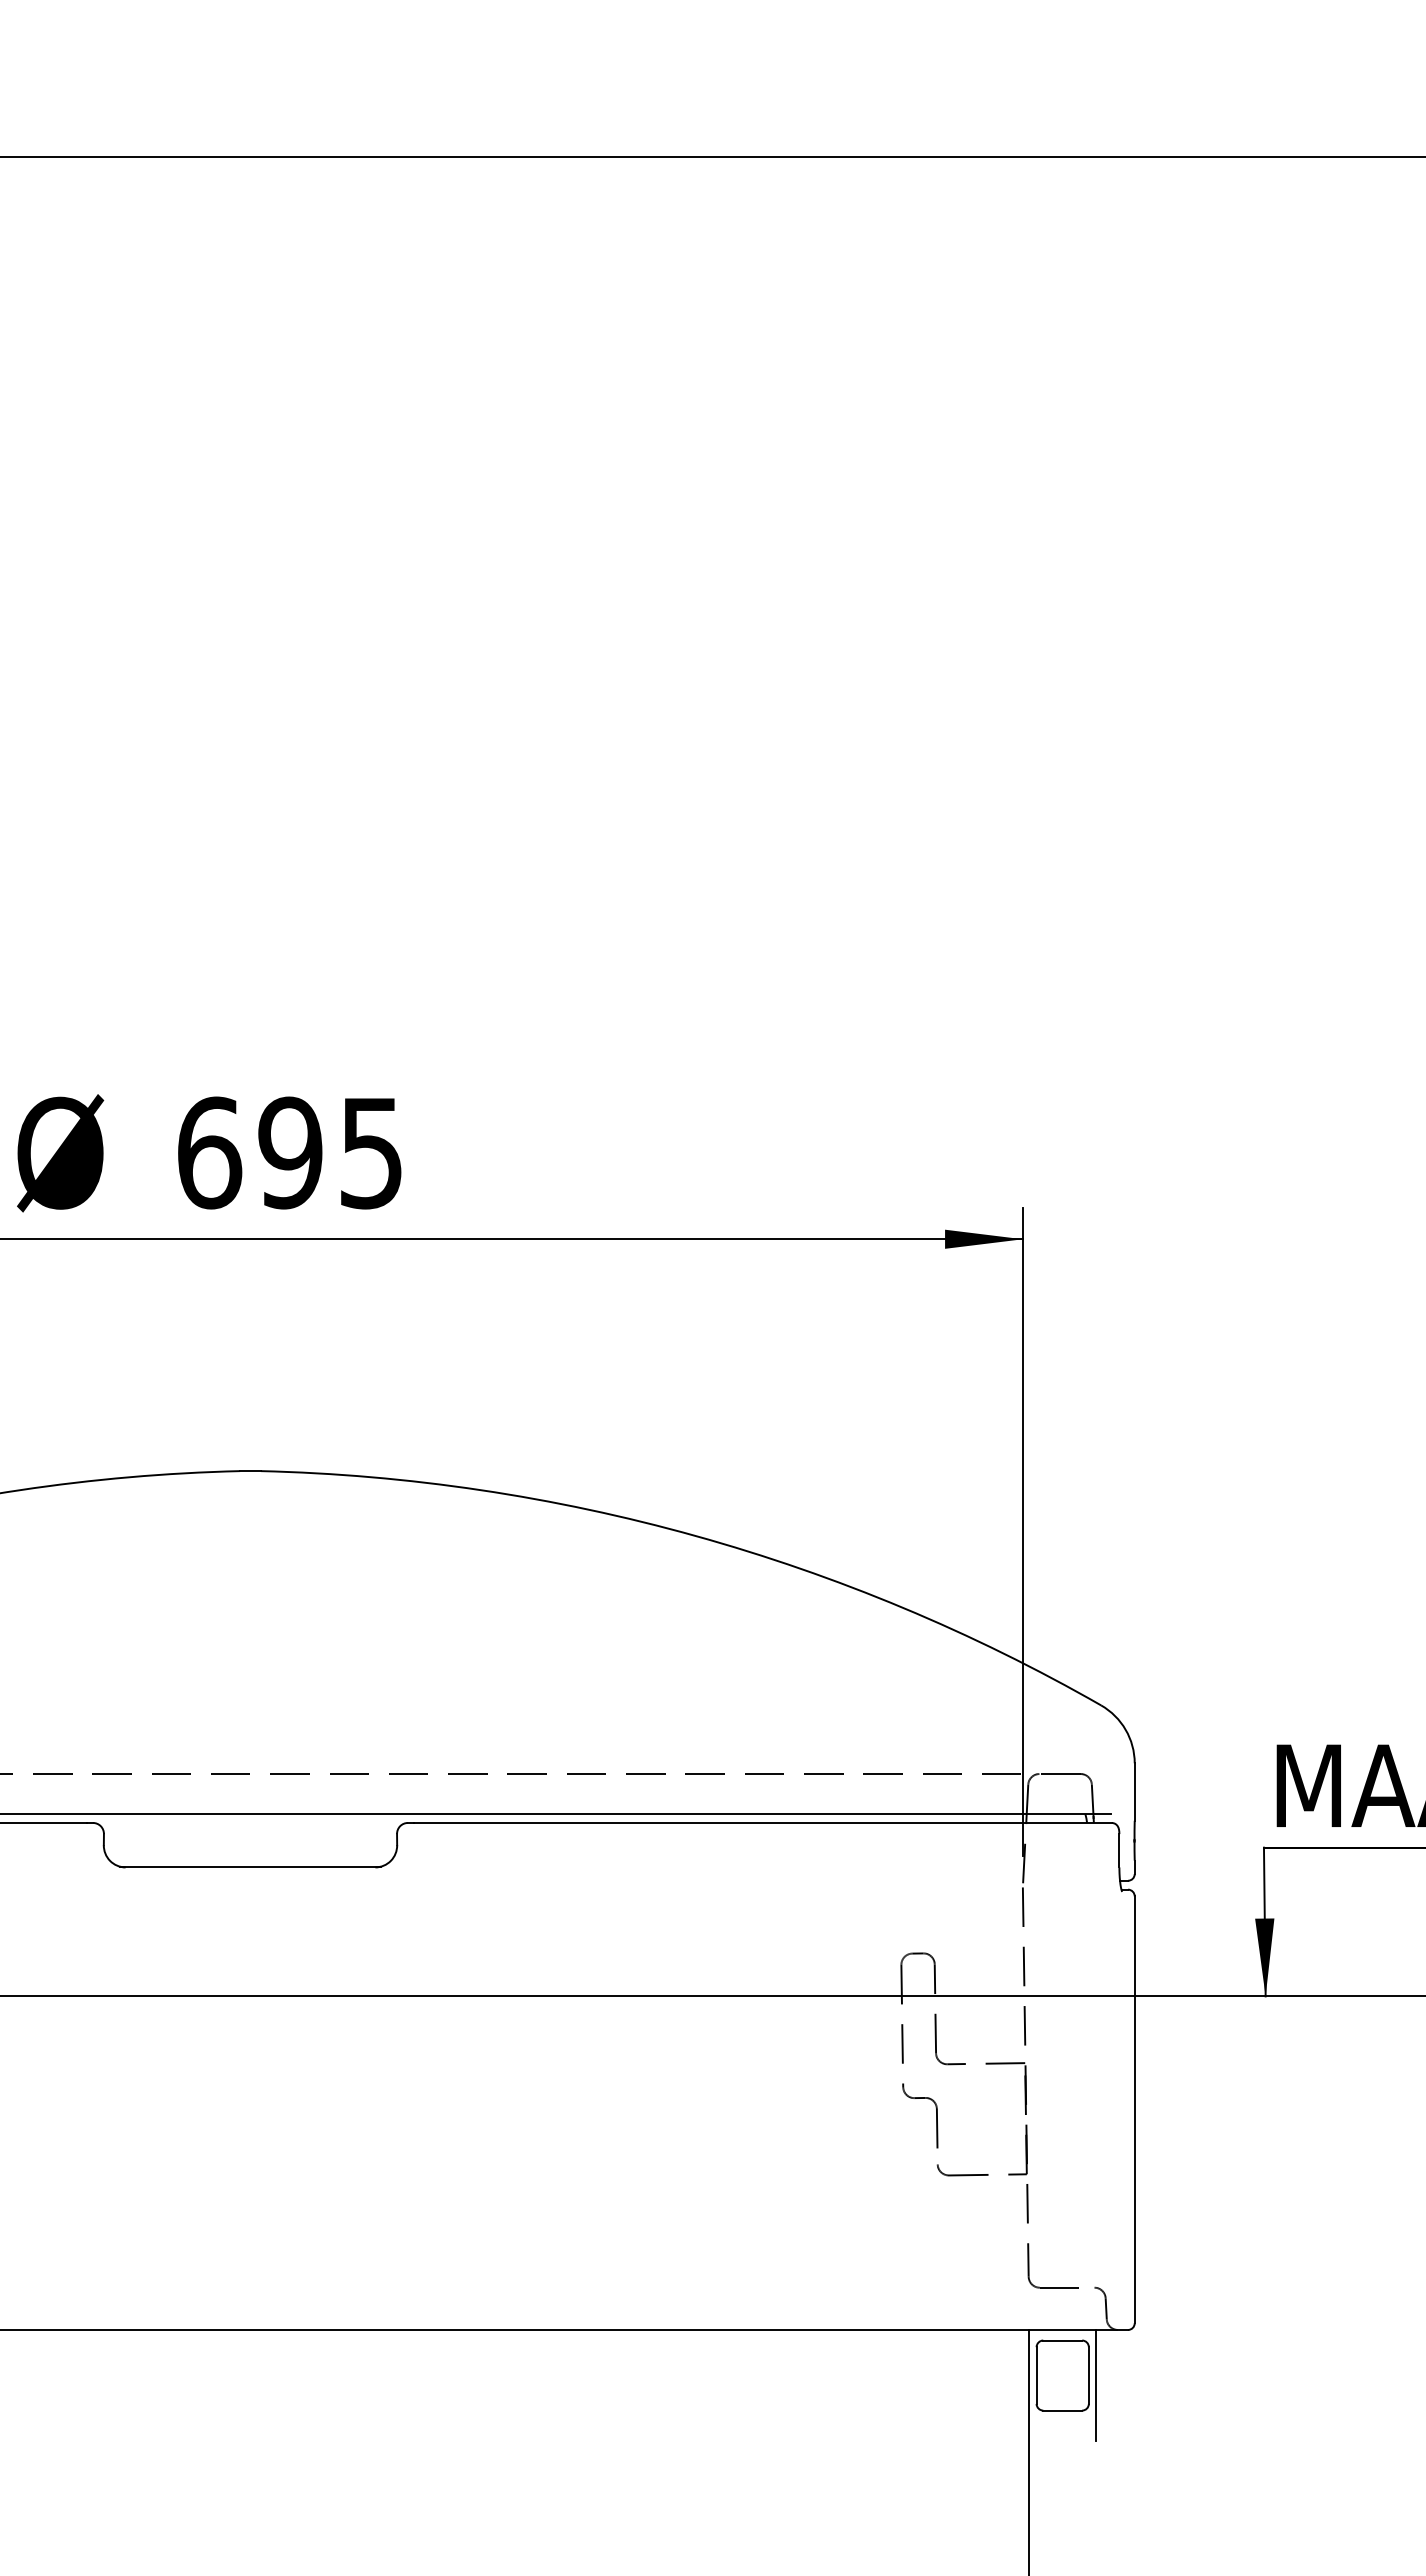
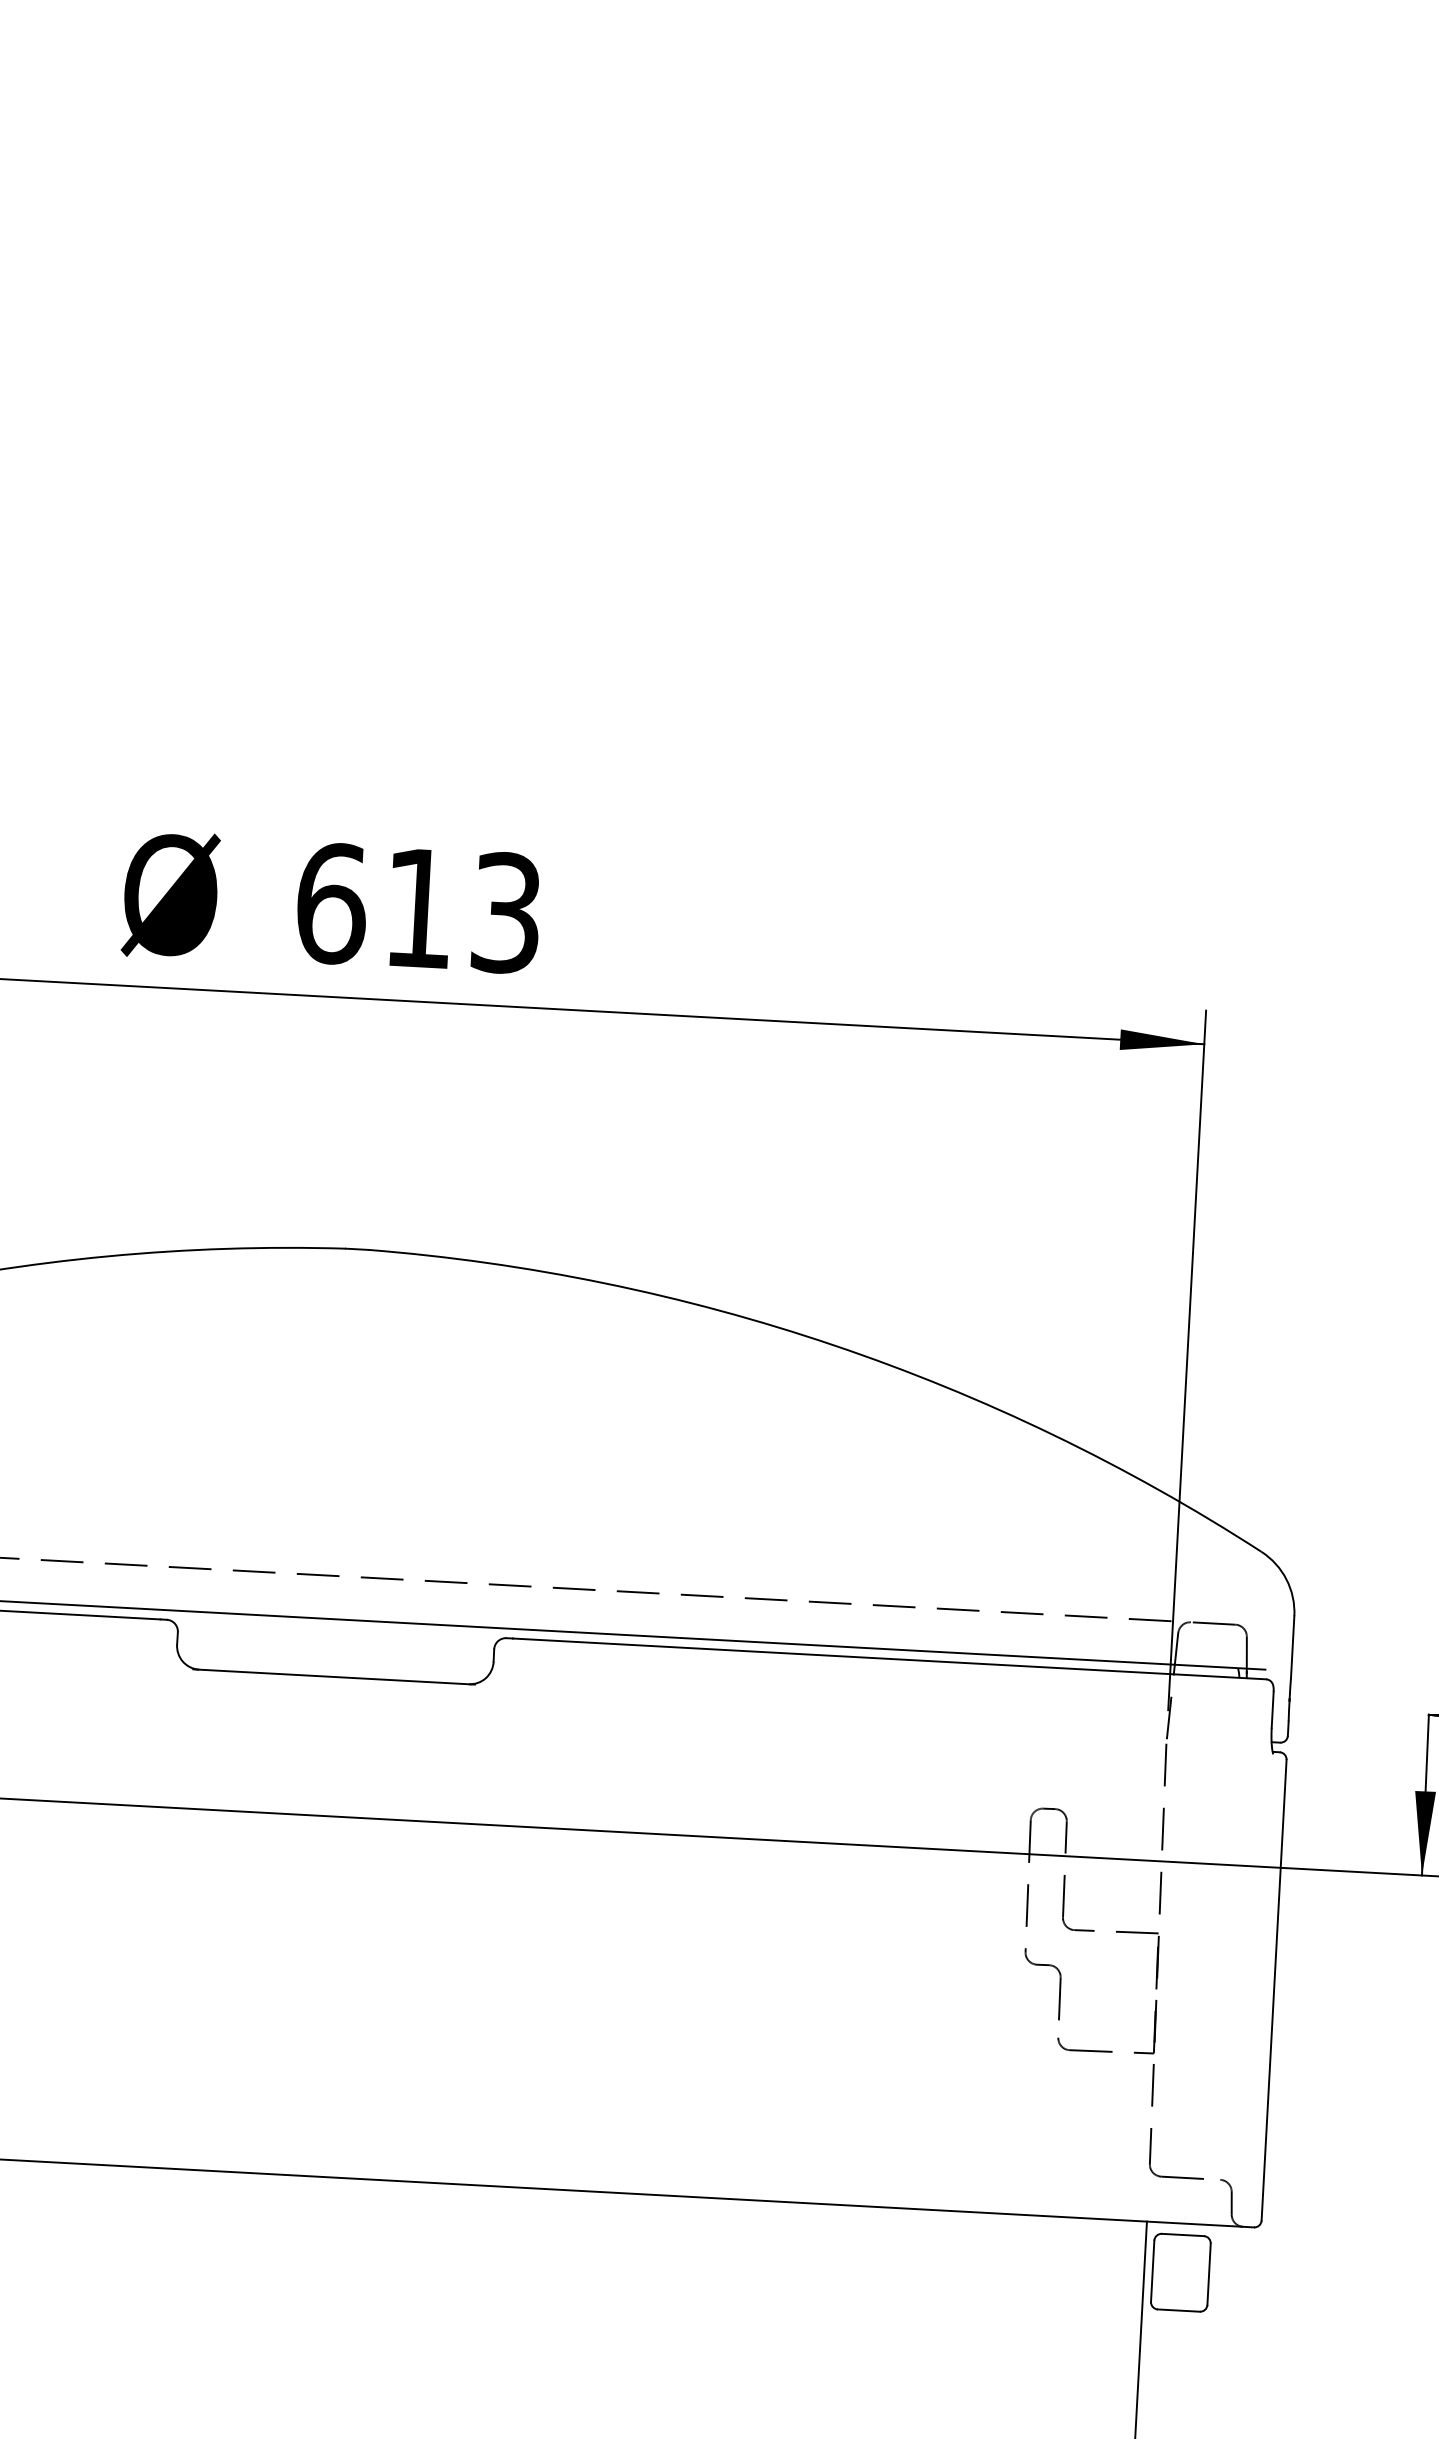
text: (330, 1152) -> (462, 910), 695 -> 613
line: (1095, 2385) -> (1215, 2285), removed

